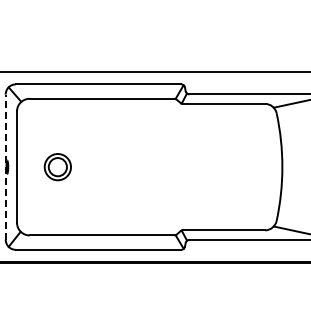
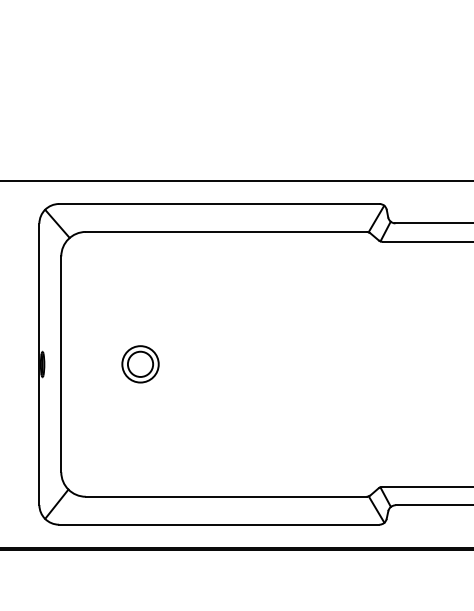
part: (57, 166) -> (139, 363), size x0.71
line: (5, 167) -> (38, 365), dashed -> solid

